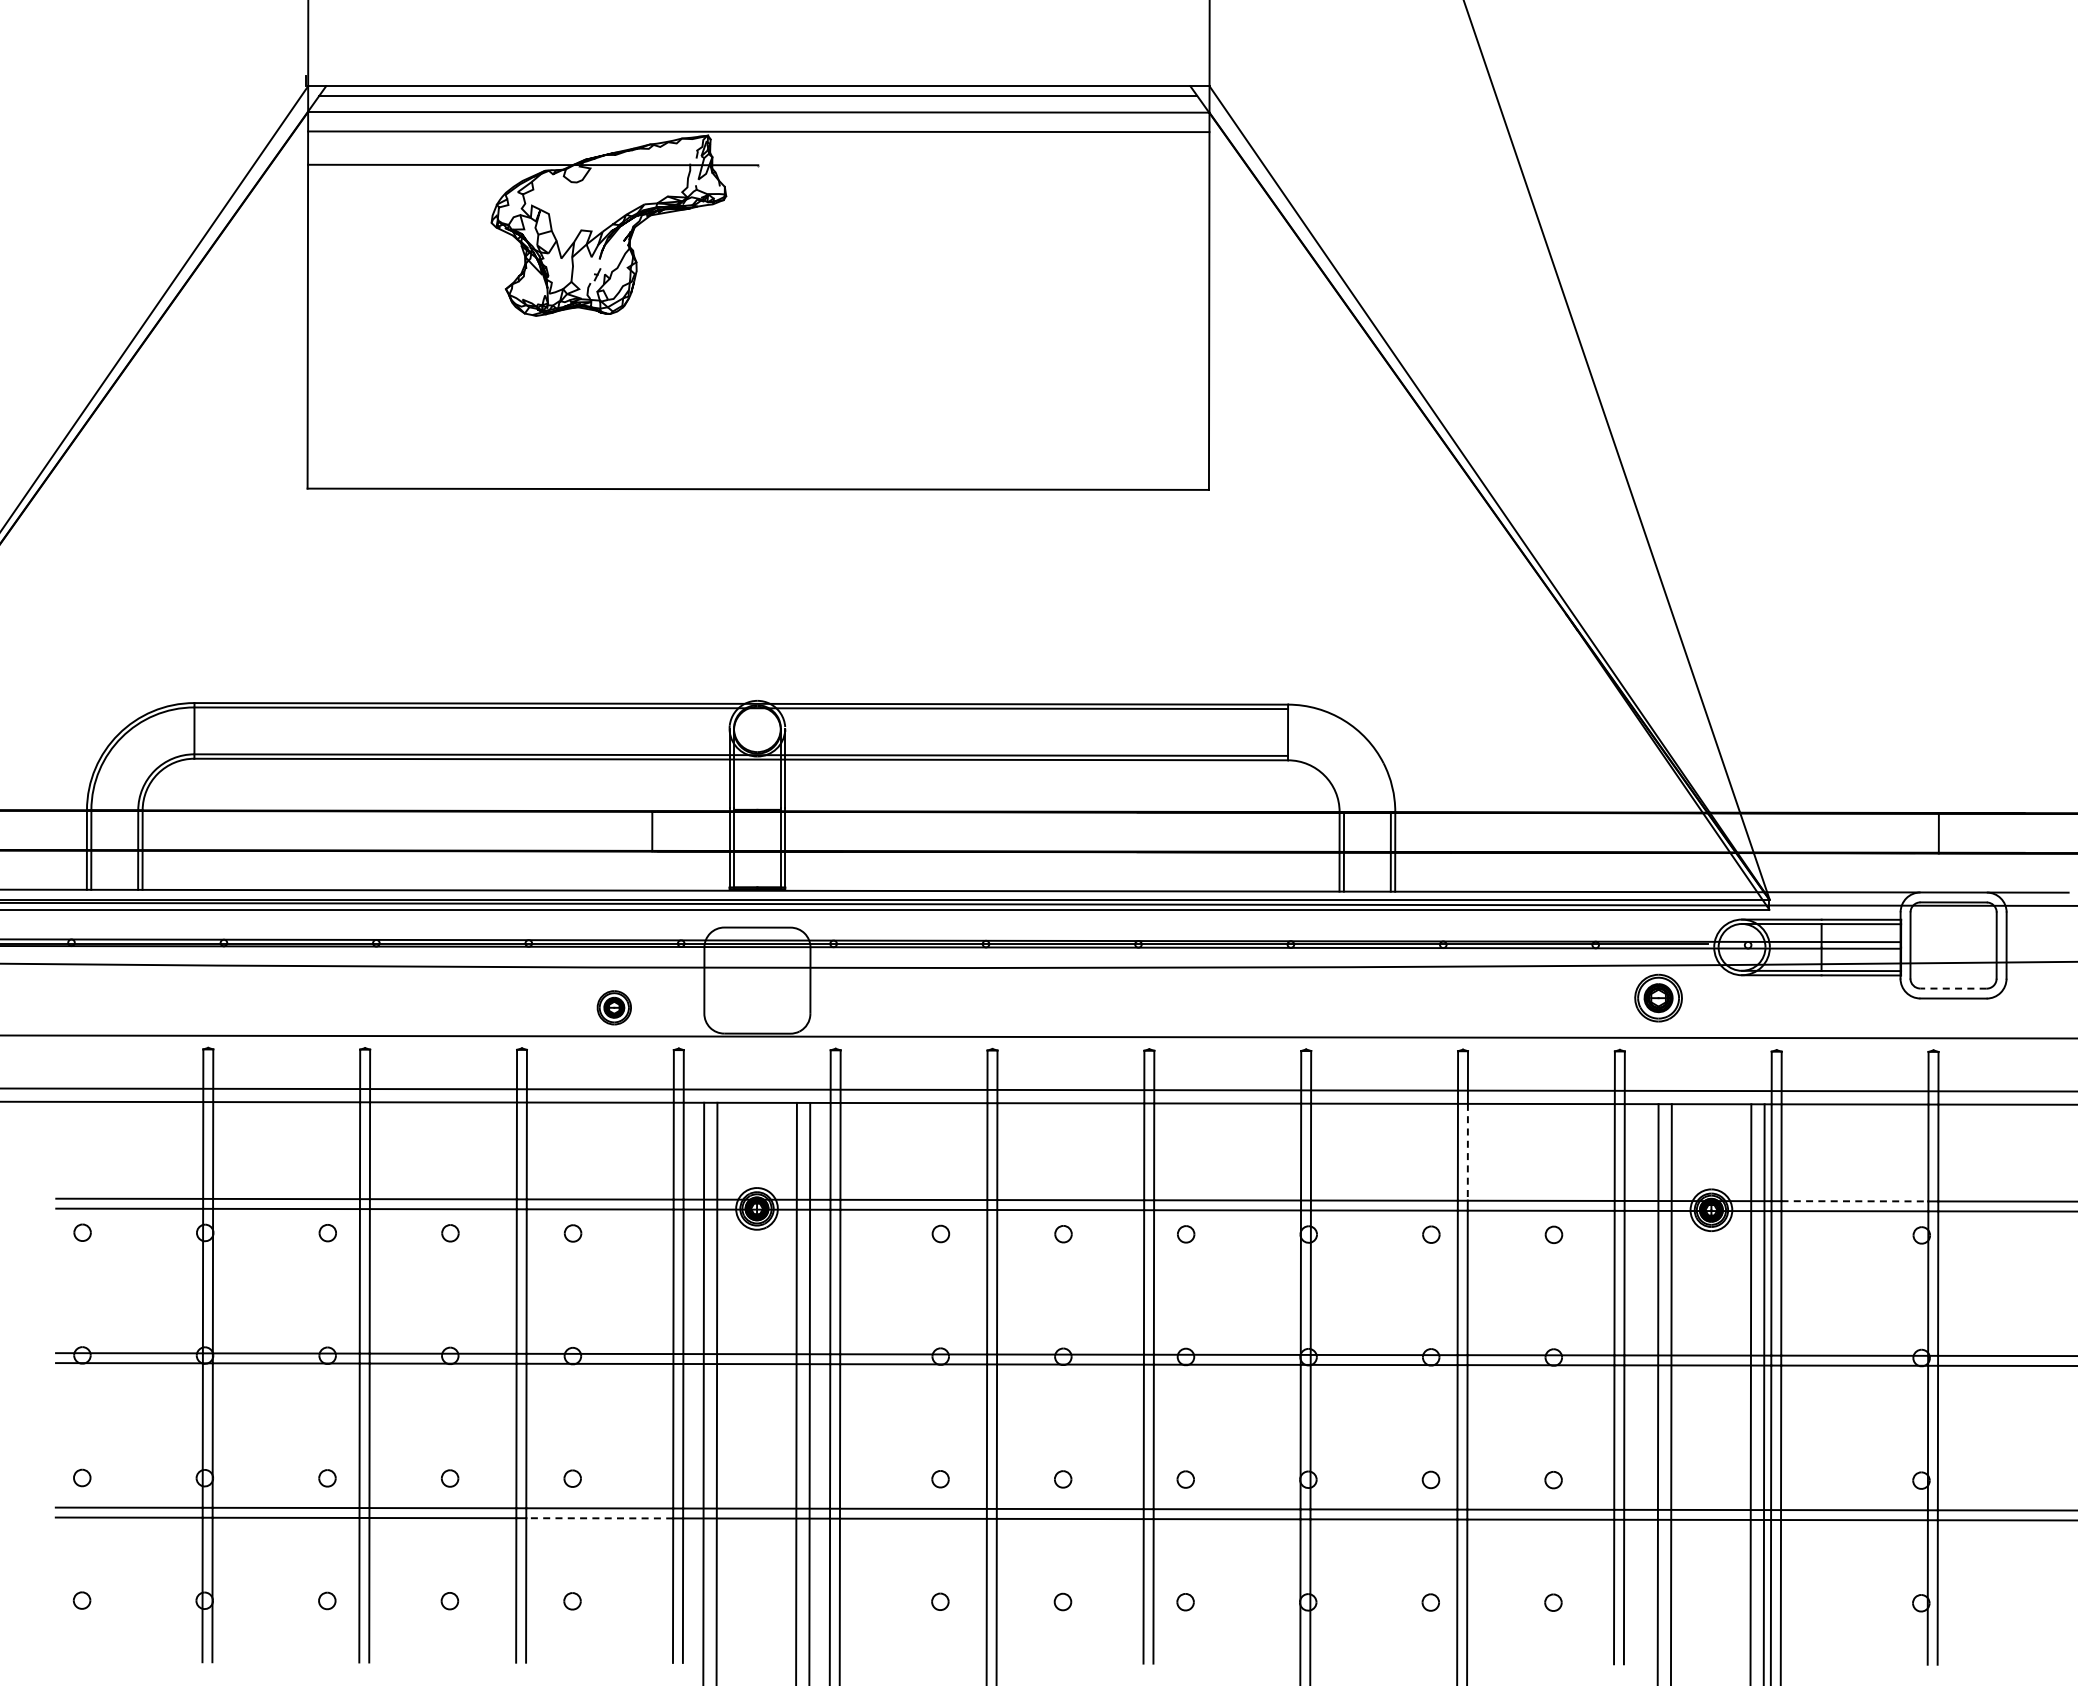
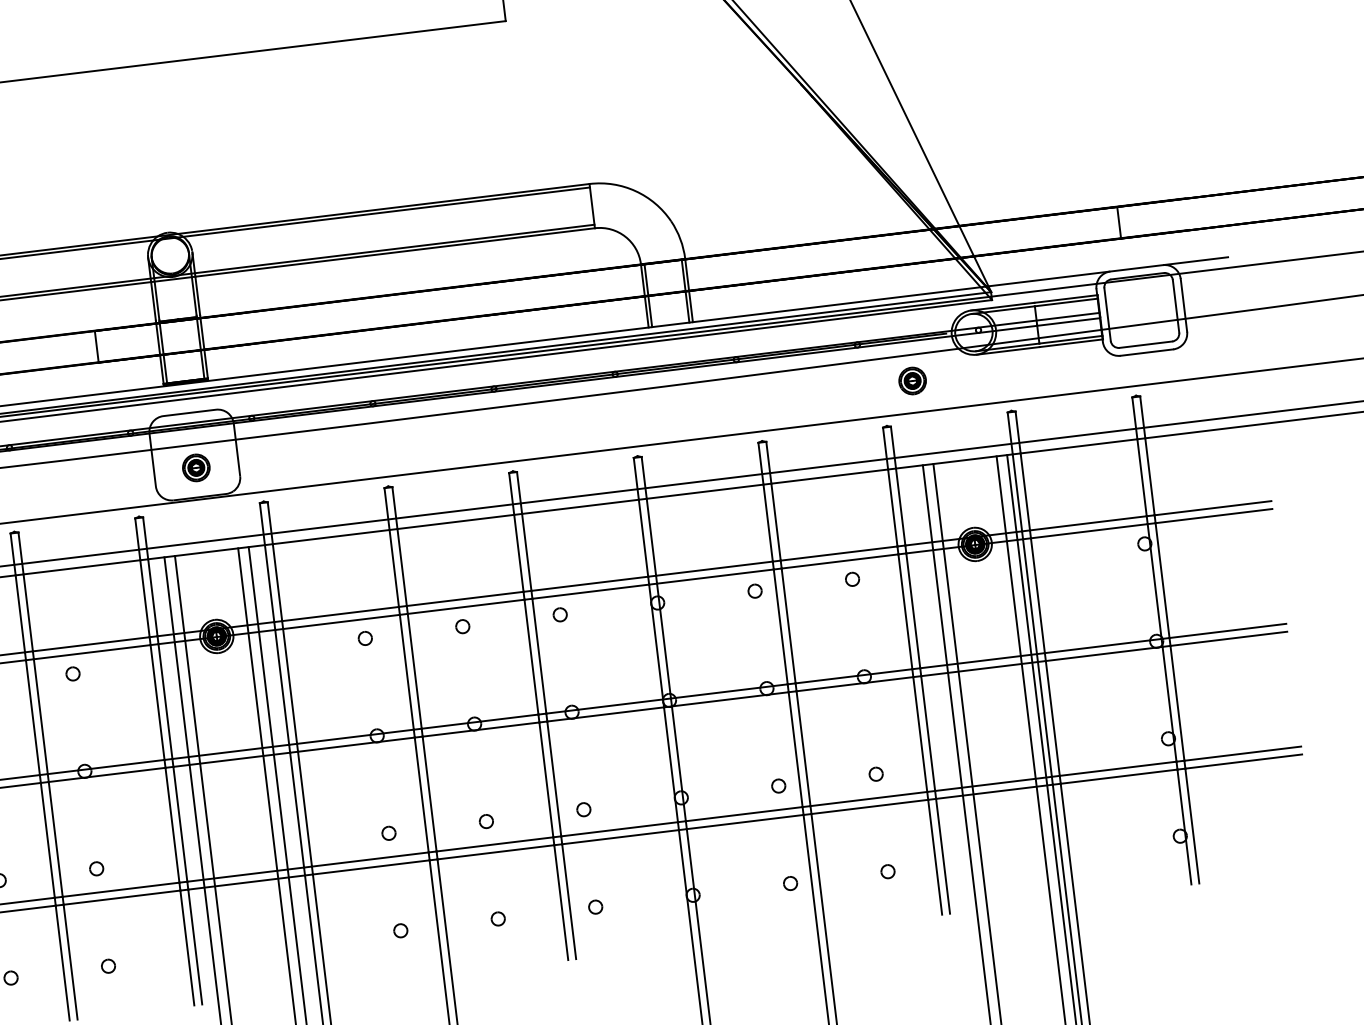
line: (1953, 988) -> (1145, 344), dashed -> solid
part: (1658, 997) -> (912, 380), size x0.71
part: (613, 1007) -> (195, 467), moved
line: (1467, 1152) -> (775, 522), dashed -> solid
line: (1855, 1201) -> (1088, 523), dashed -> solid
line: (599, 1518) -> (121, 897), dashed -> solid

